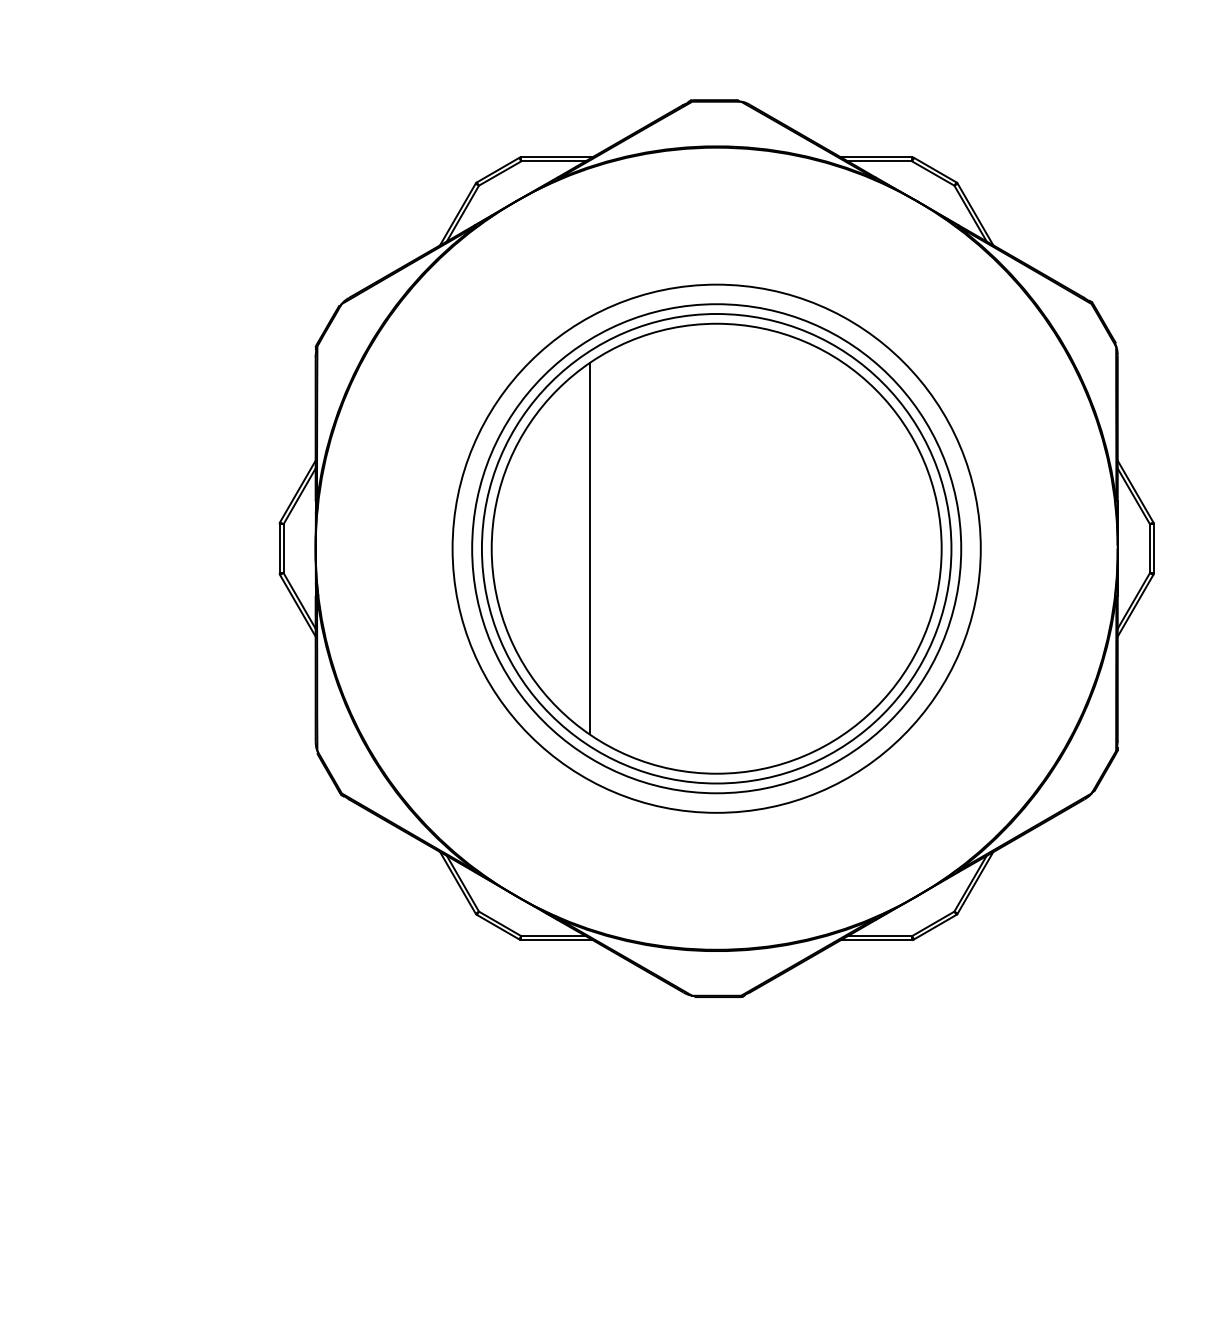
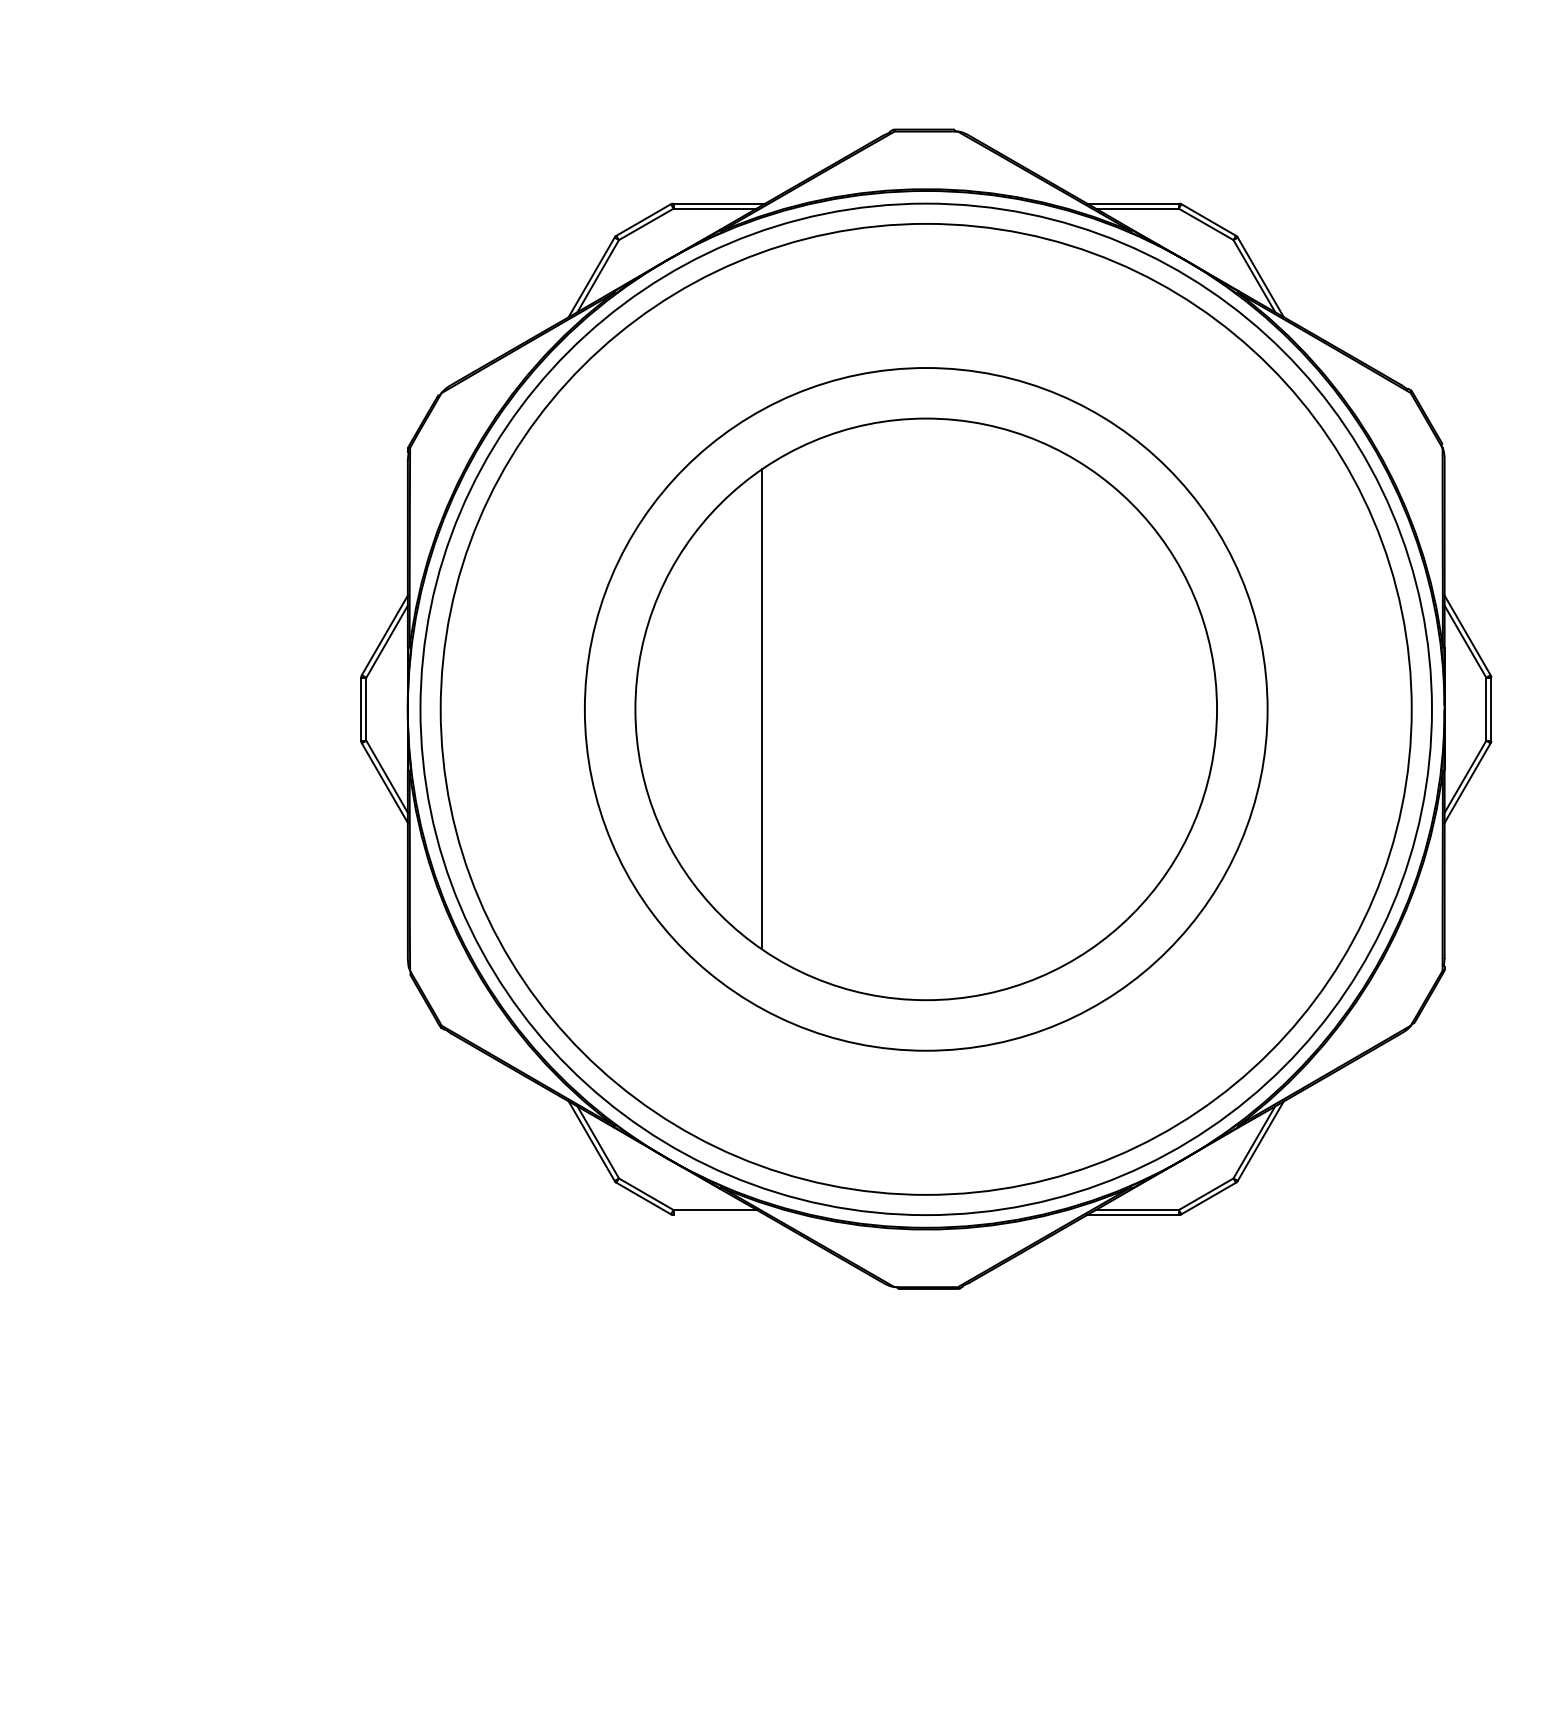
circle: (716, 548) -> (925, 709), size x1.6
circle: (716, 548) -> (925, 709), size x1.6
line: (556, 940) -> (719, 1215), removed

